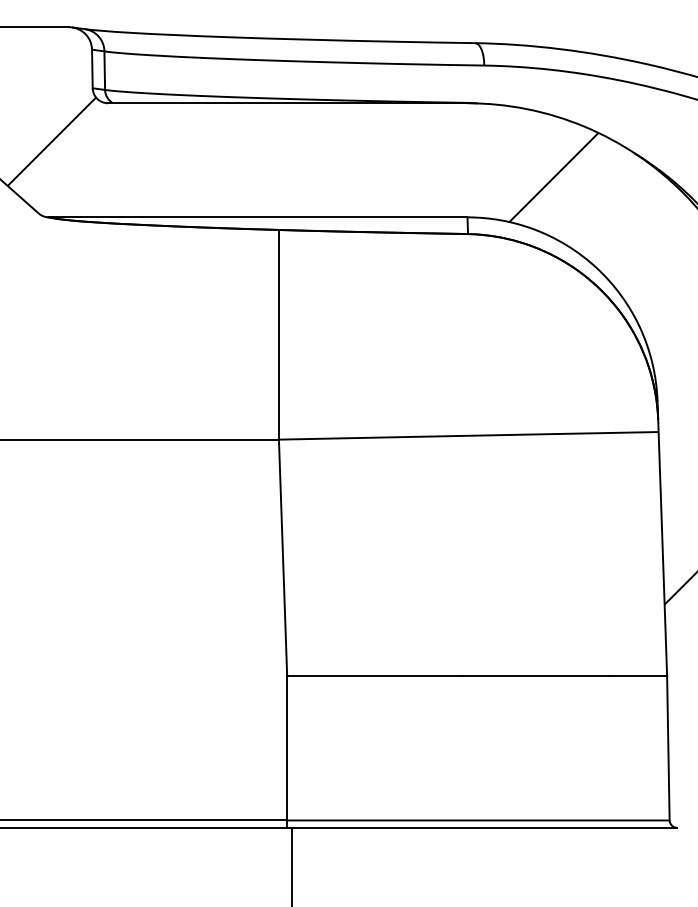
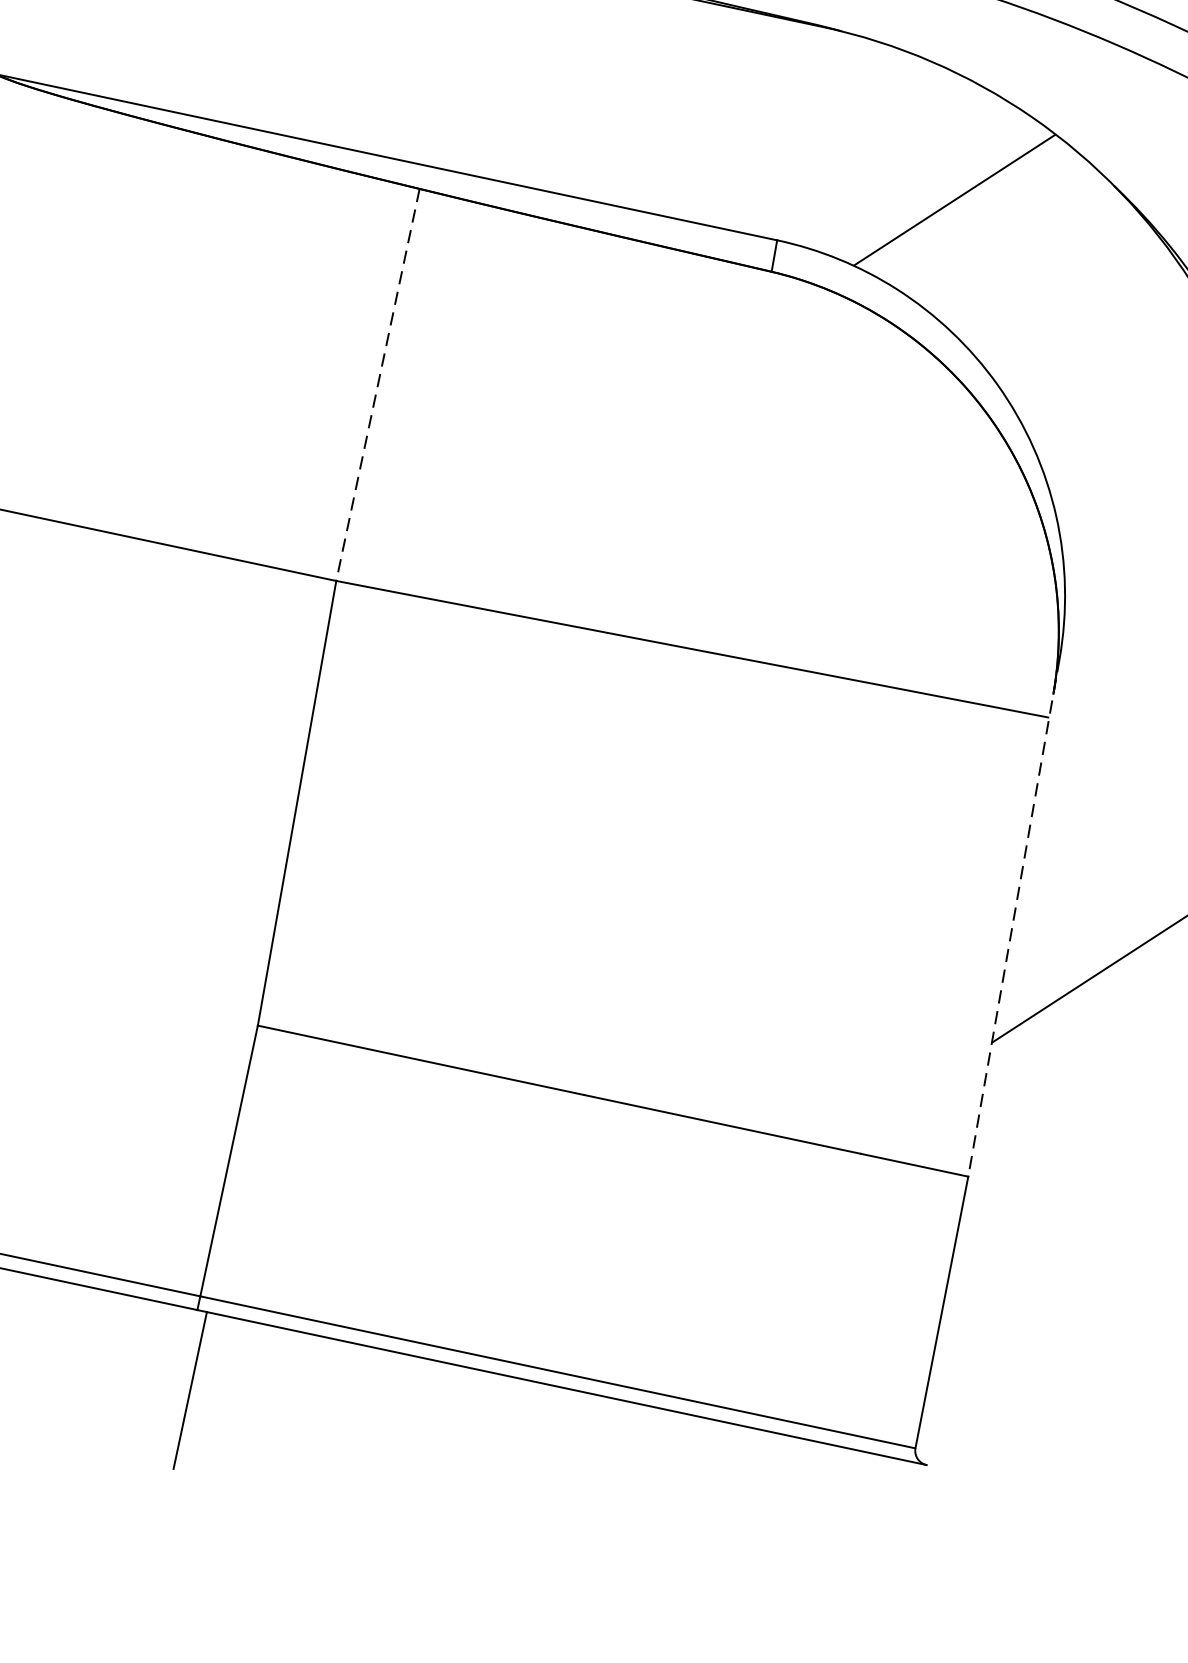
line: (278, 334) -> (377, 384), solid -> dashed
line: (662, 538) -> (1014, 918), solid -> dashed

